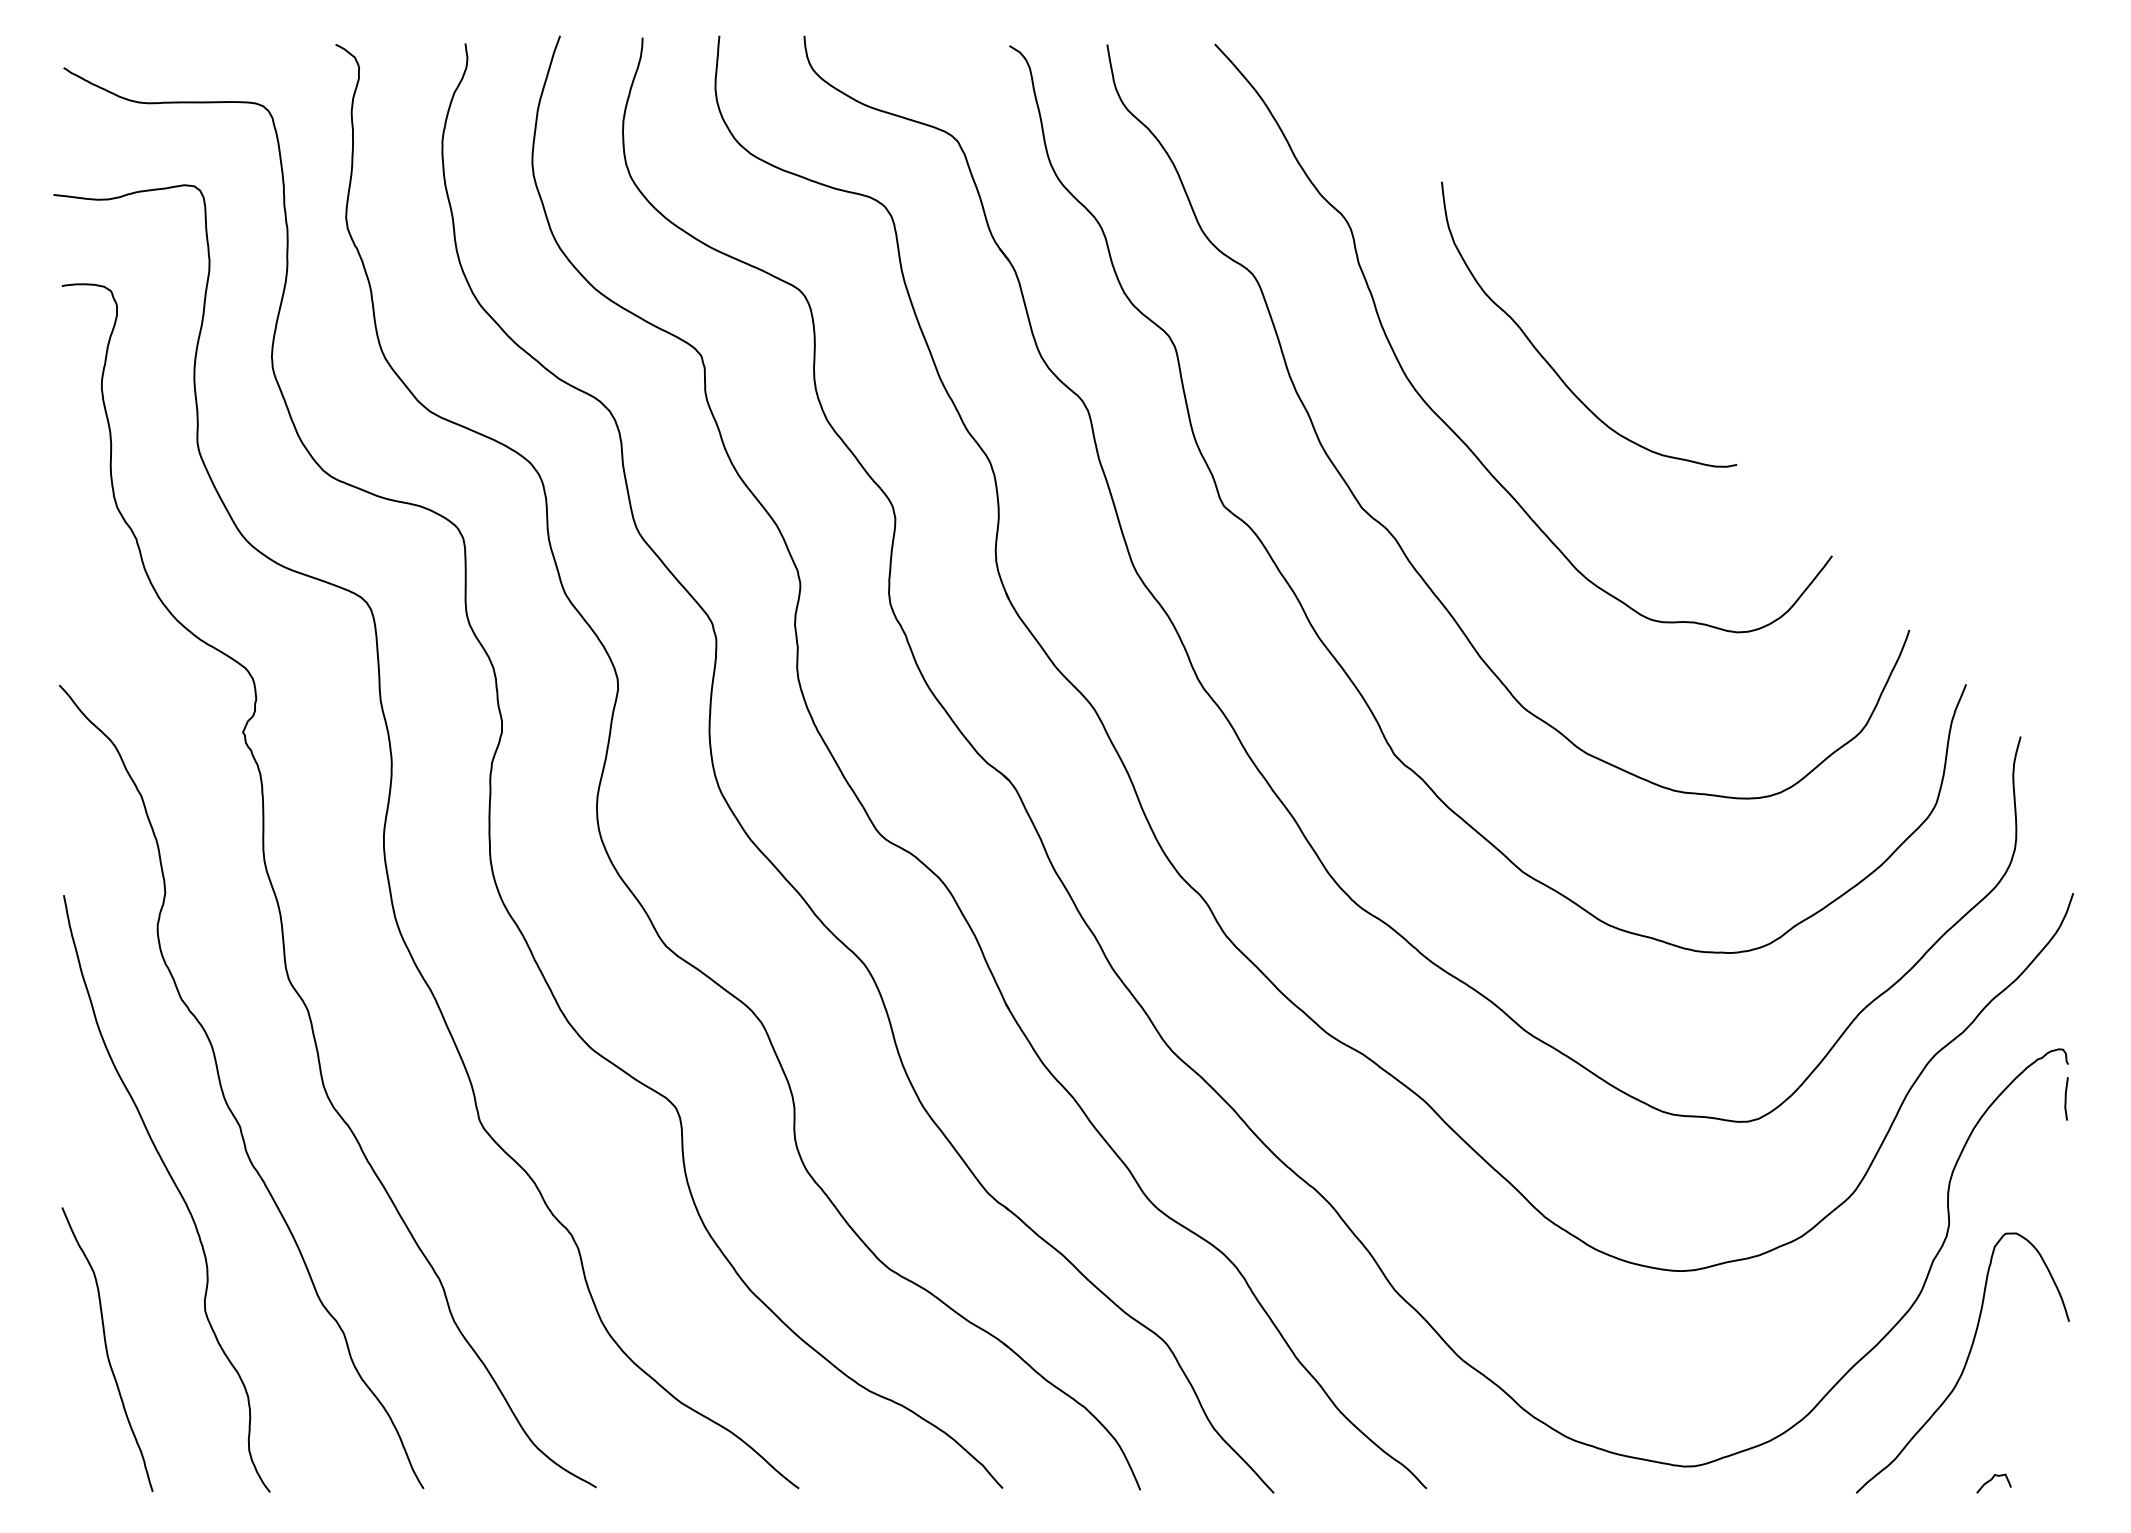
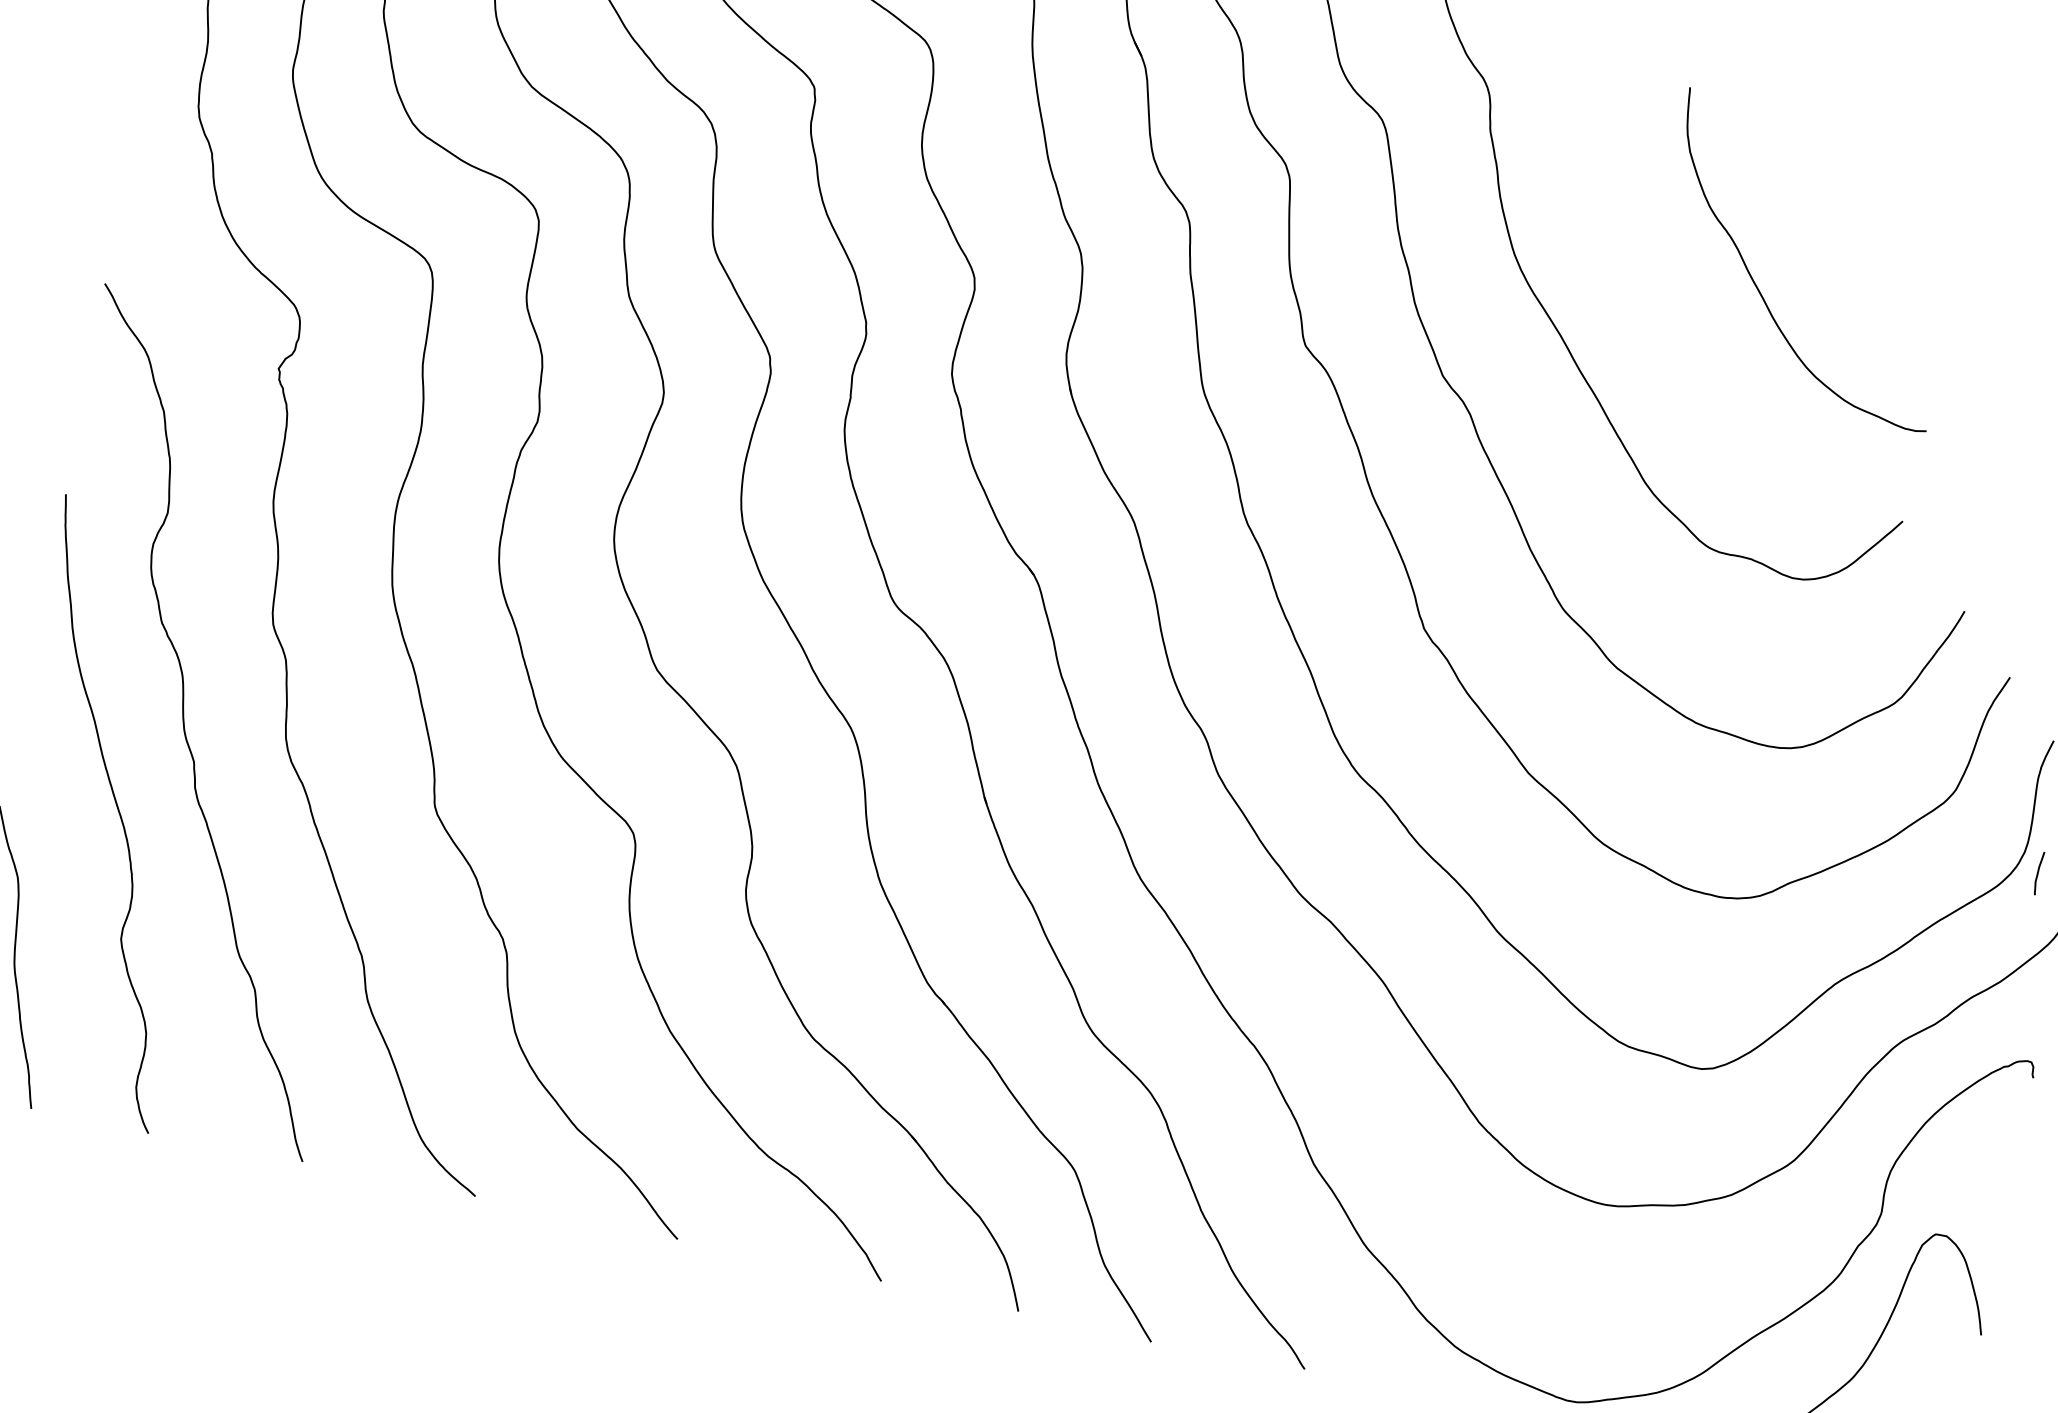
curve: (1546, 359) -> (1757, 286), moved
curve: (2066, 1098) -> (2038, 872), moved

